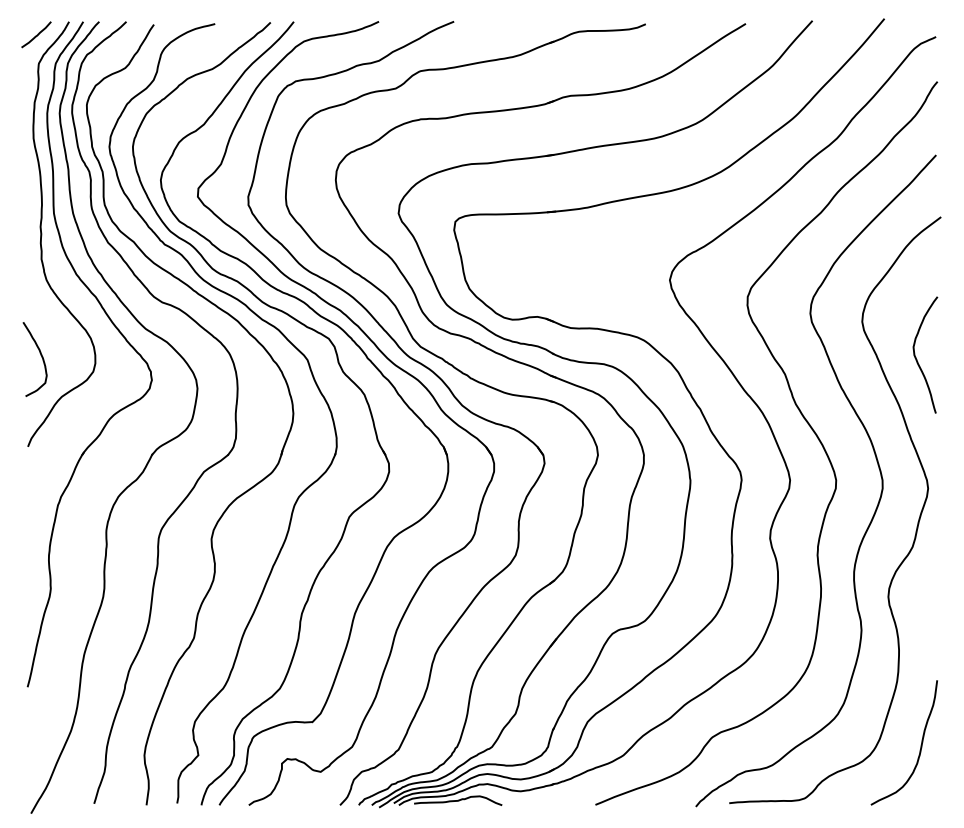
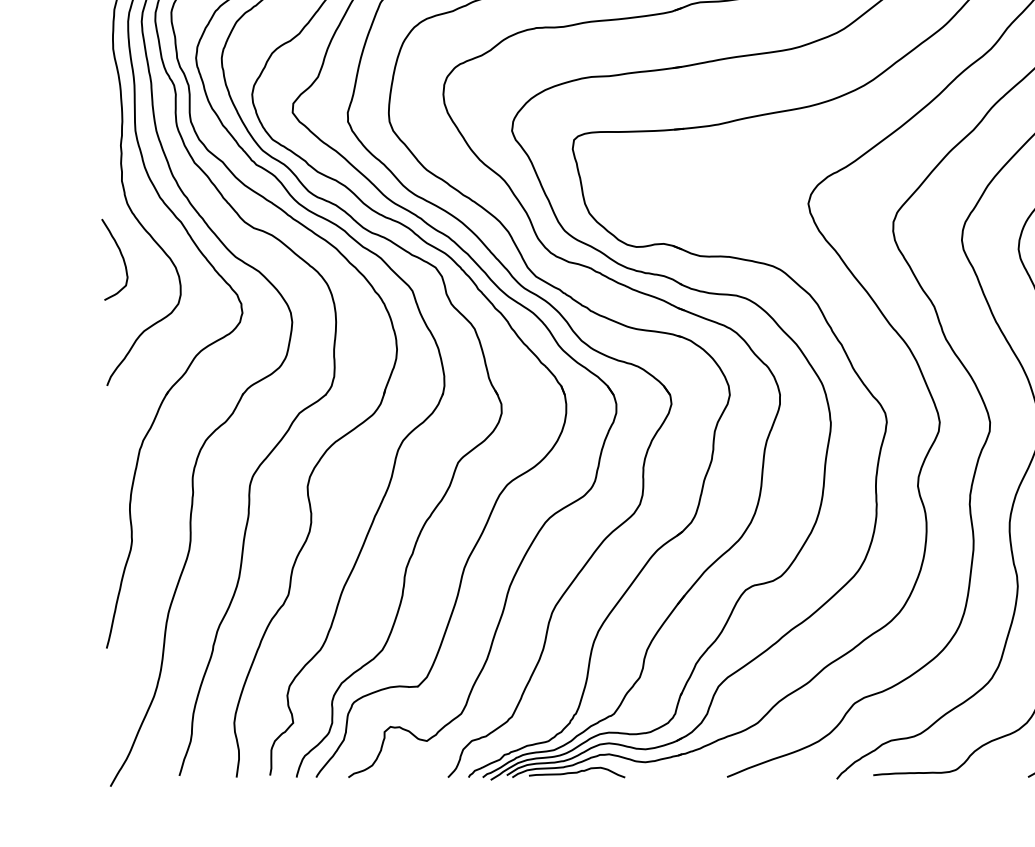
curve: (40, 355) -> (120, 255), moved

